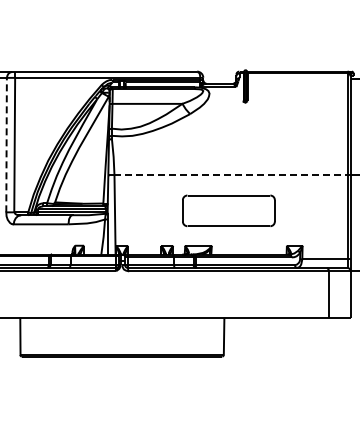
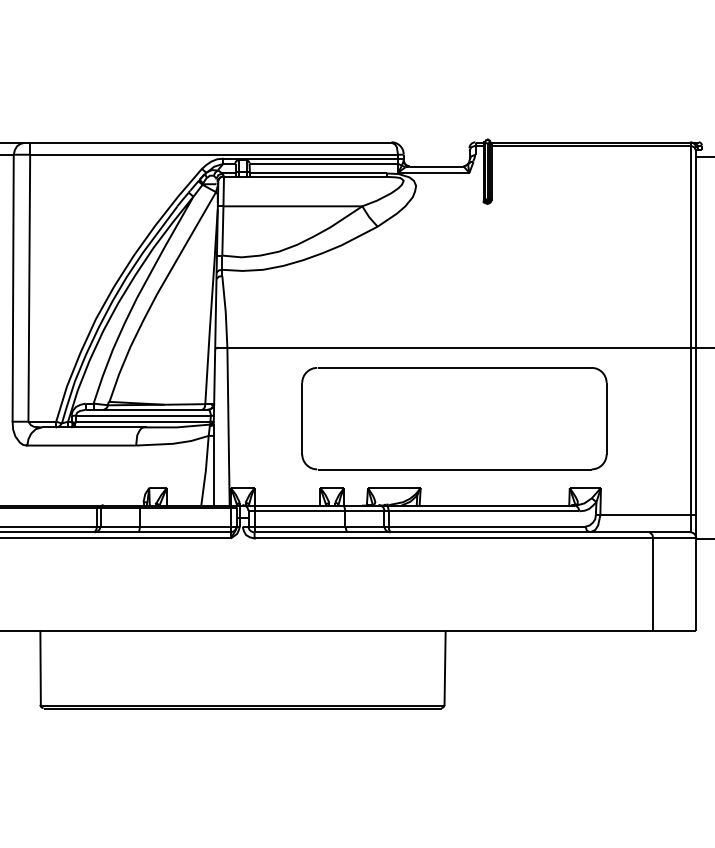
line: (6, 144) -> (12, 286), dashed -> solid
line: (231, 175) -> (459, 348), dashed -> solid
part: (228, 210) -> (453, 418), size x1.67

